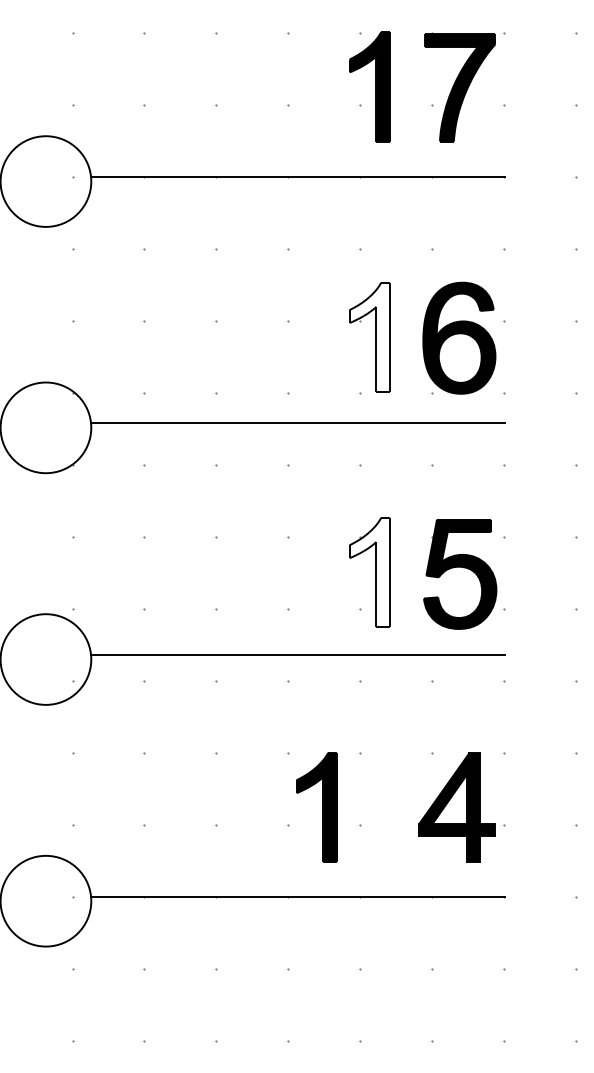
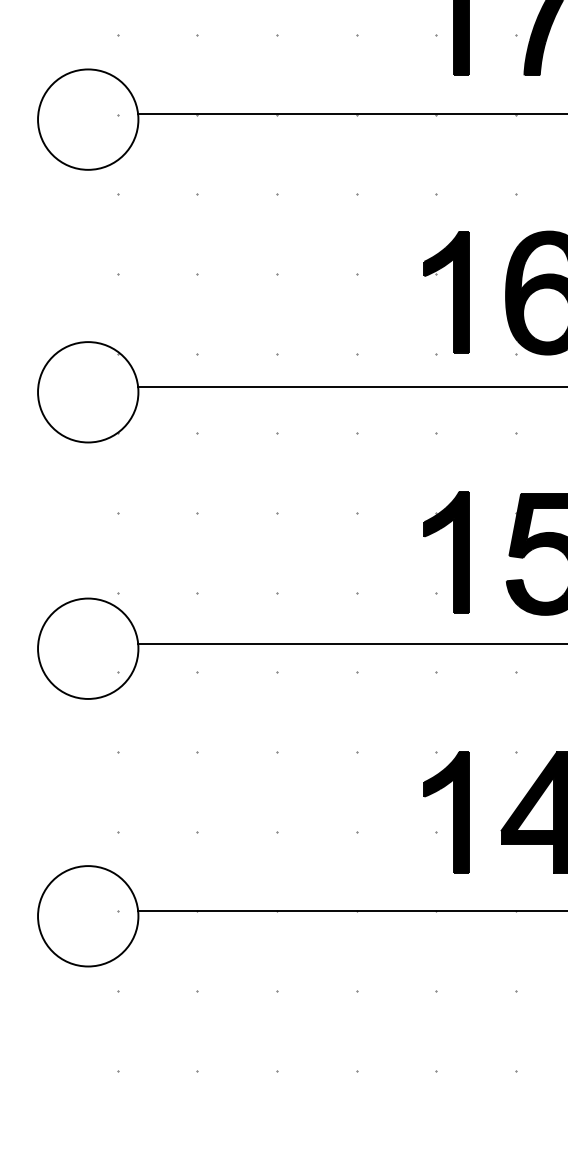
fill: (369, 337) -> (446, 292), added
fill: (369, 572) -> (446, 552), added
part: (316, 807) -> (446, 812), moved

